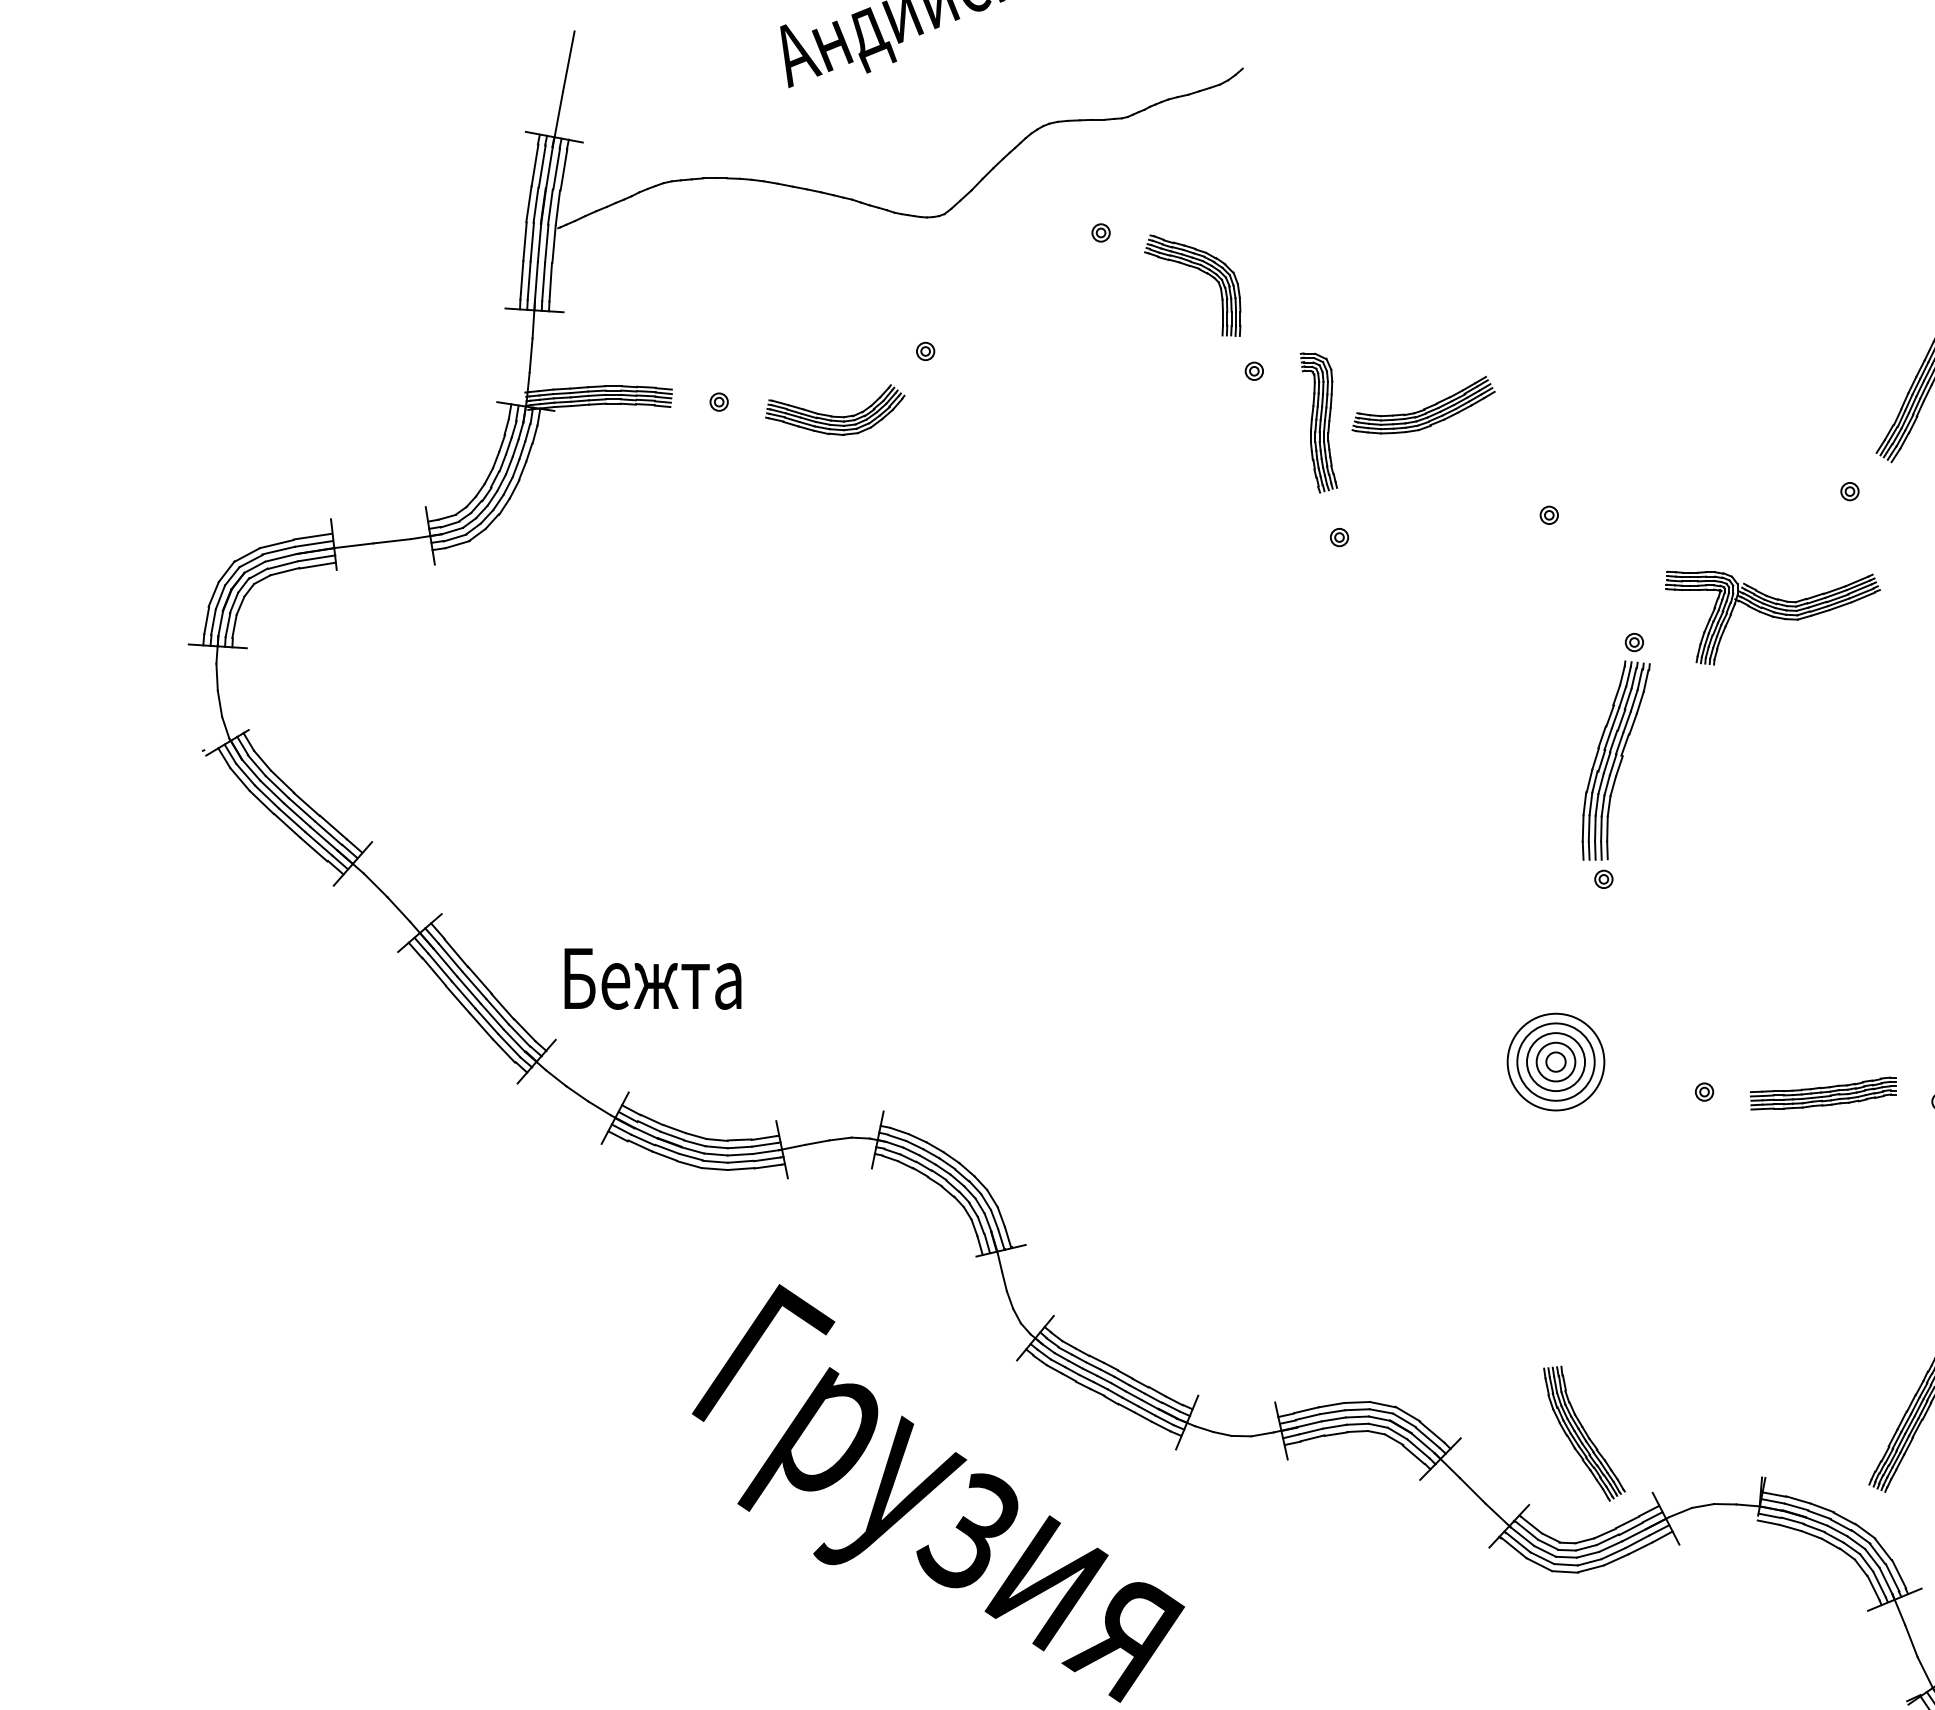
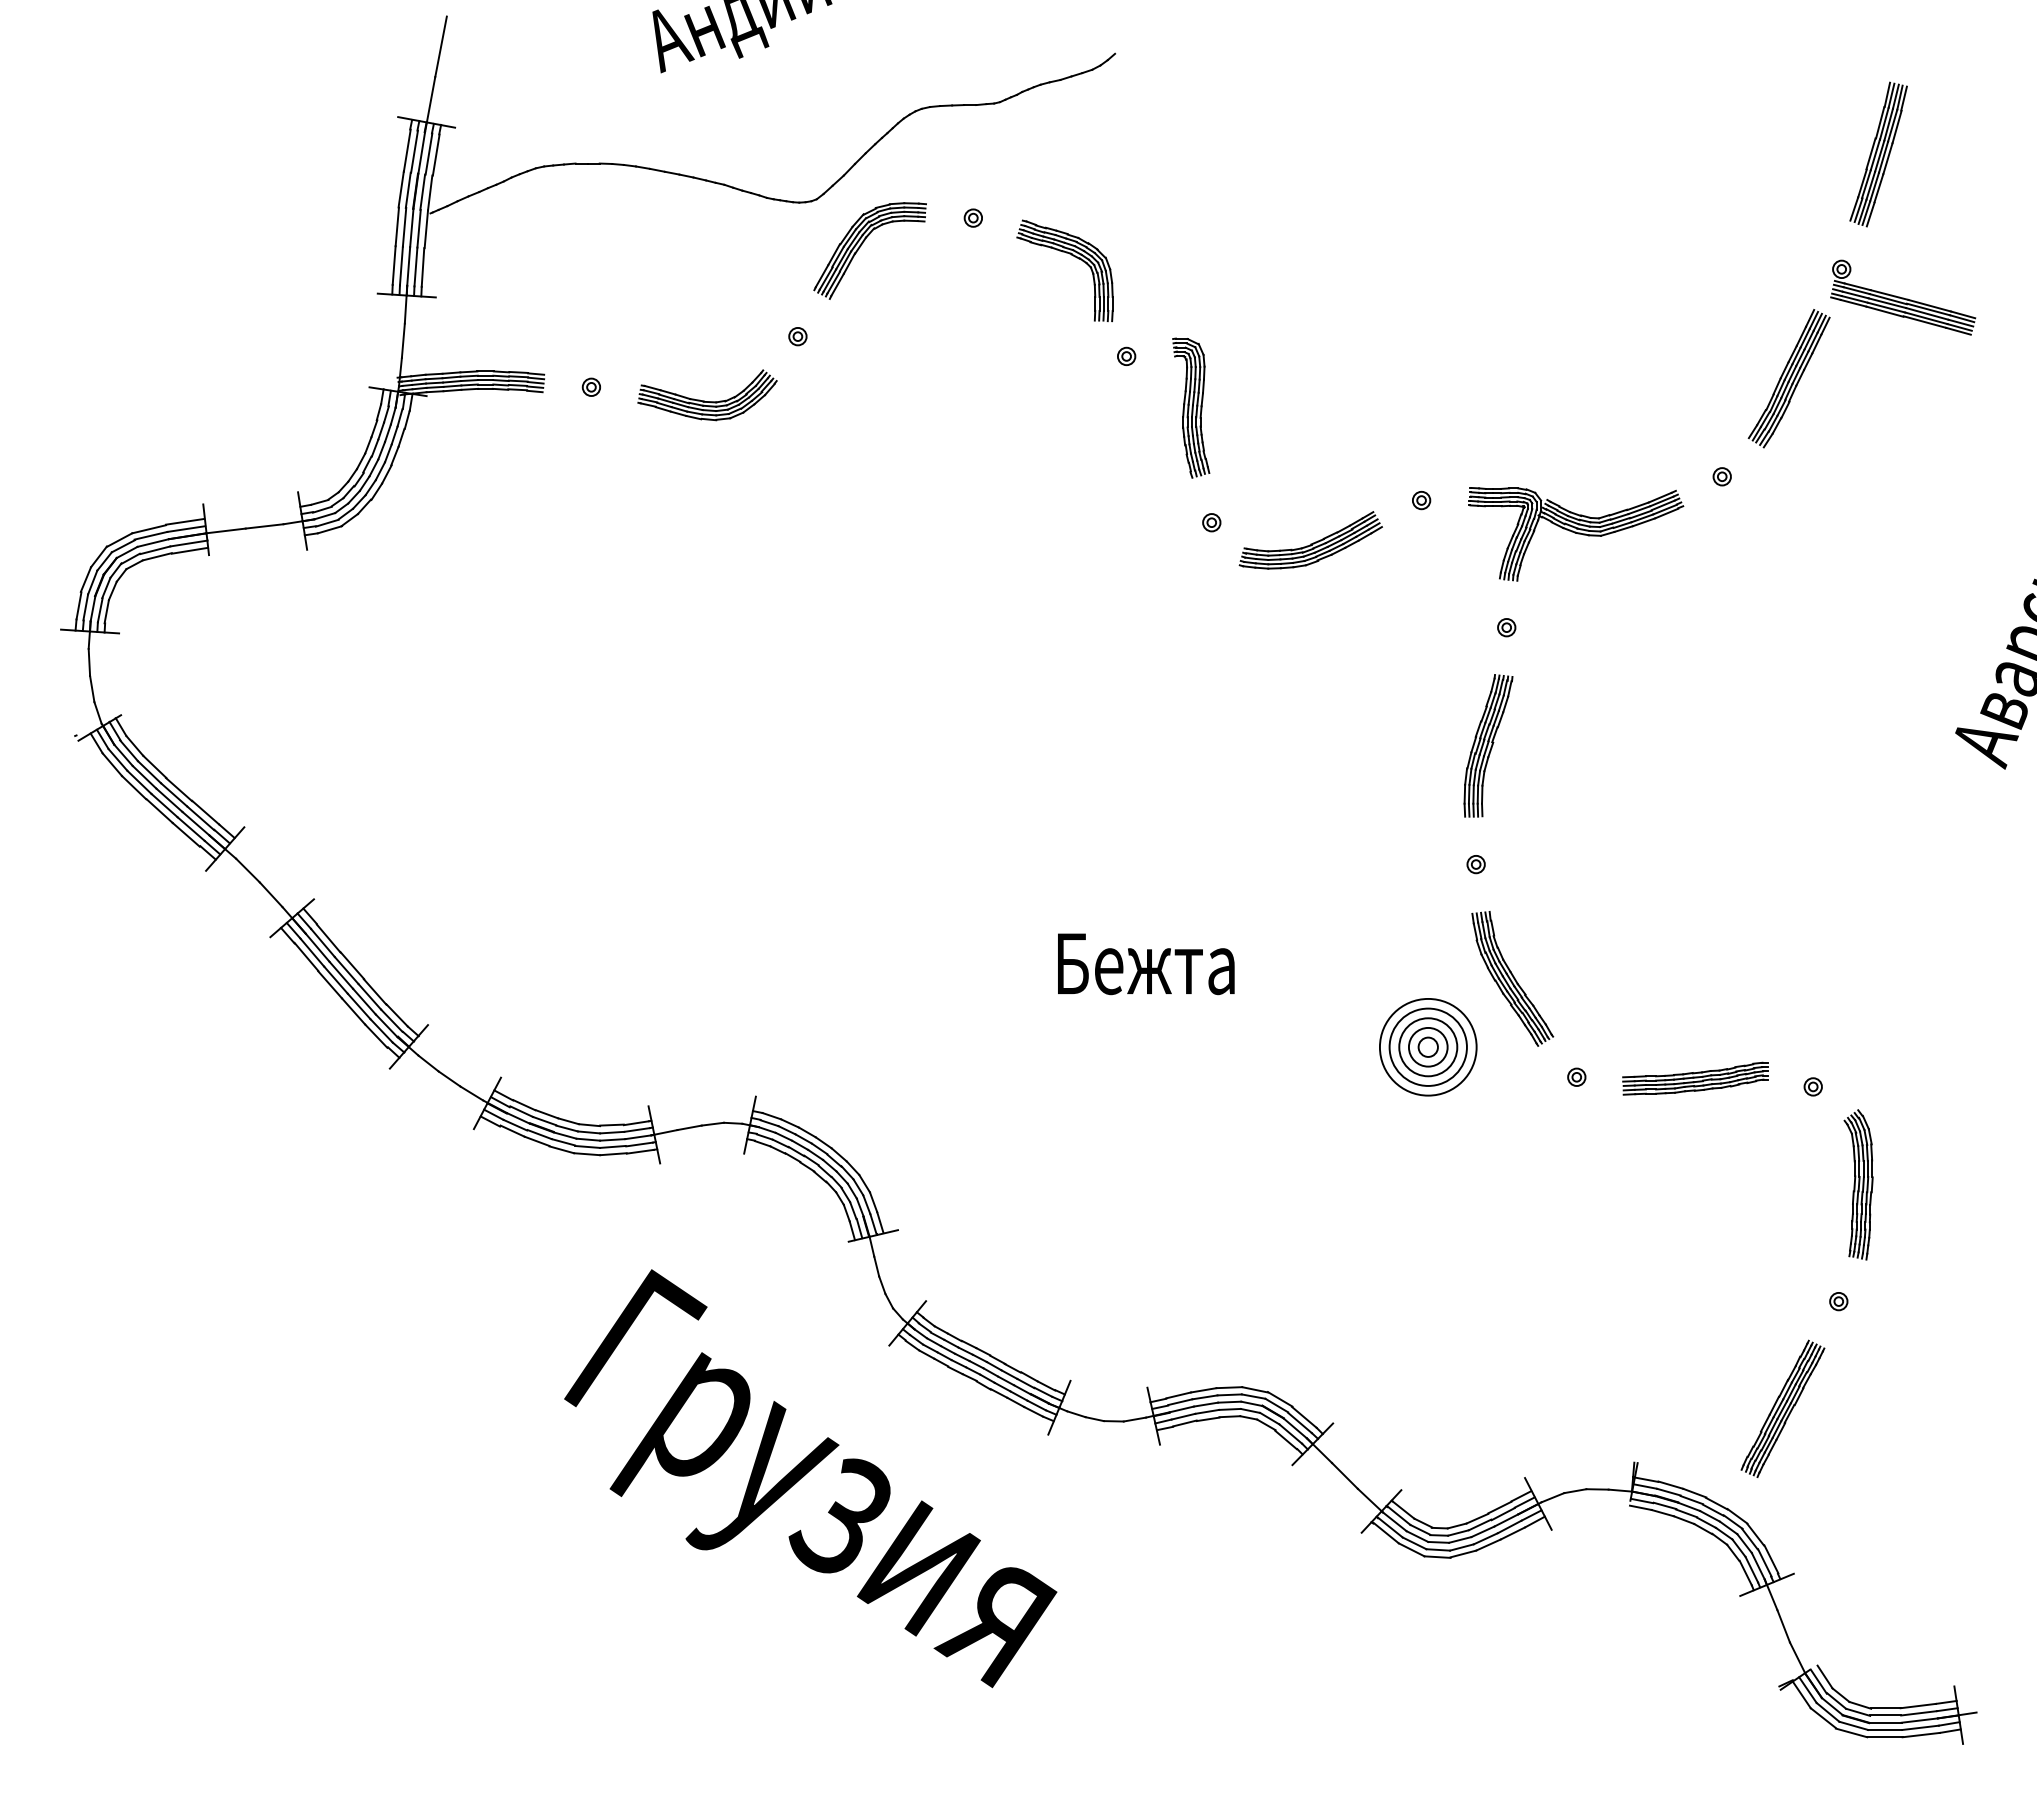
part: (989, 261) -> (861, 246), added
part: (1423, 405) -> (1310, 540), moved
part: (1773, 618) -> (1576, 534), moved
part: (1616, 760) -> (1488, 745), size x0.71
text: (653, 979) -> (1146, 964), moved
part: (1584, 1433) -> (1512, 978), moved

